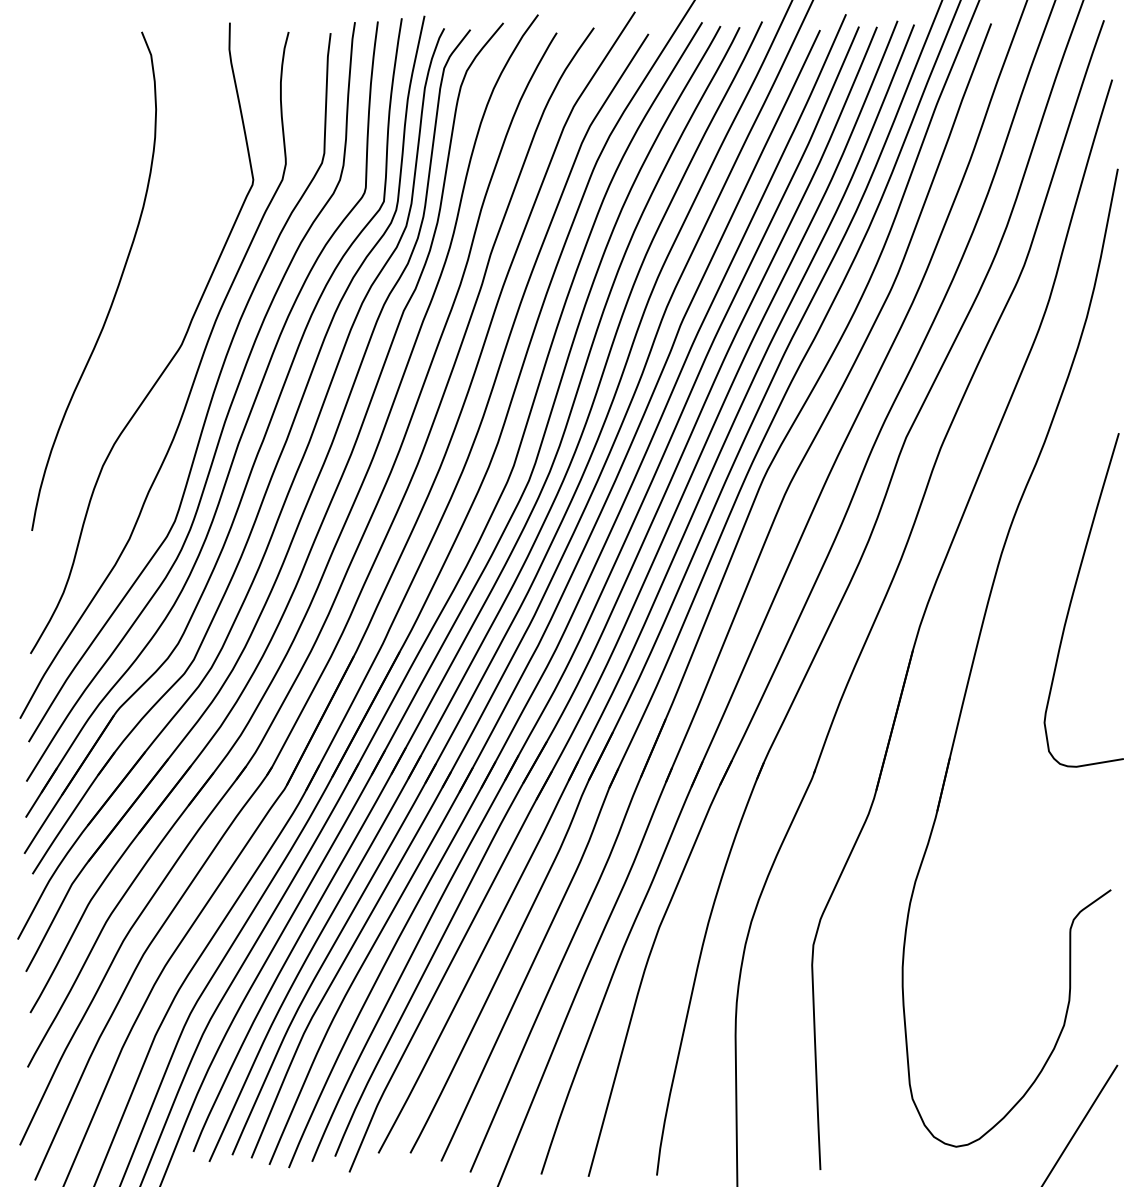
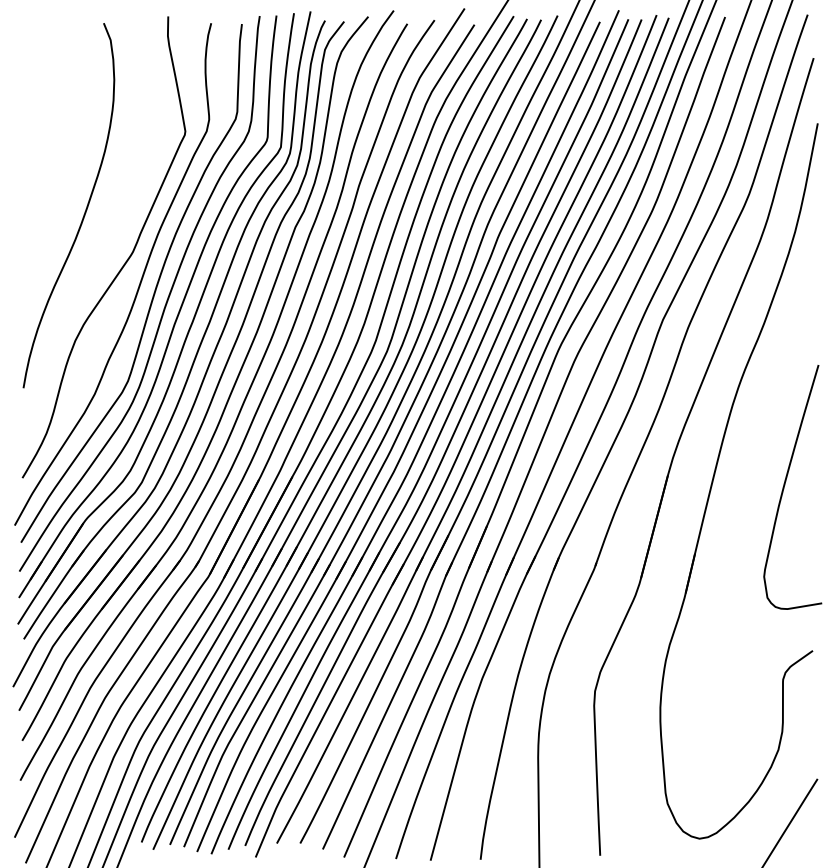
curve: (1073, 596) -> (785, 484), moved

